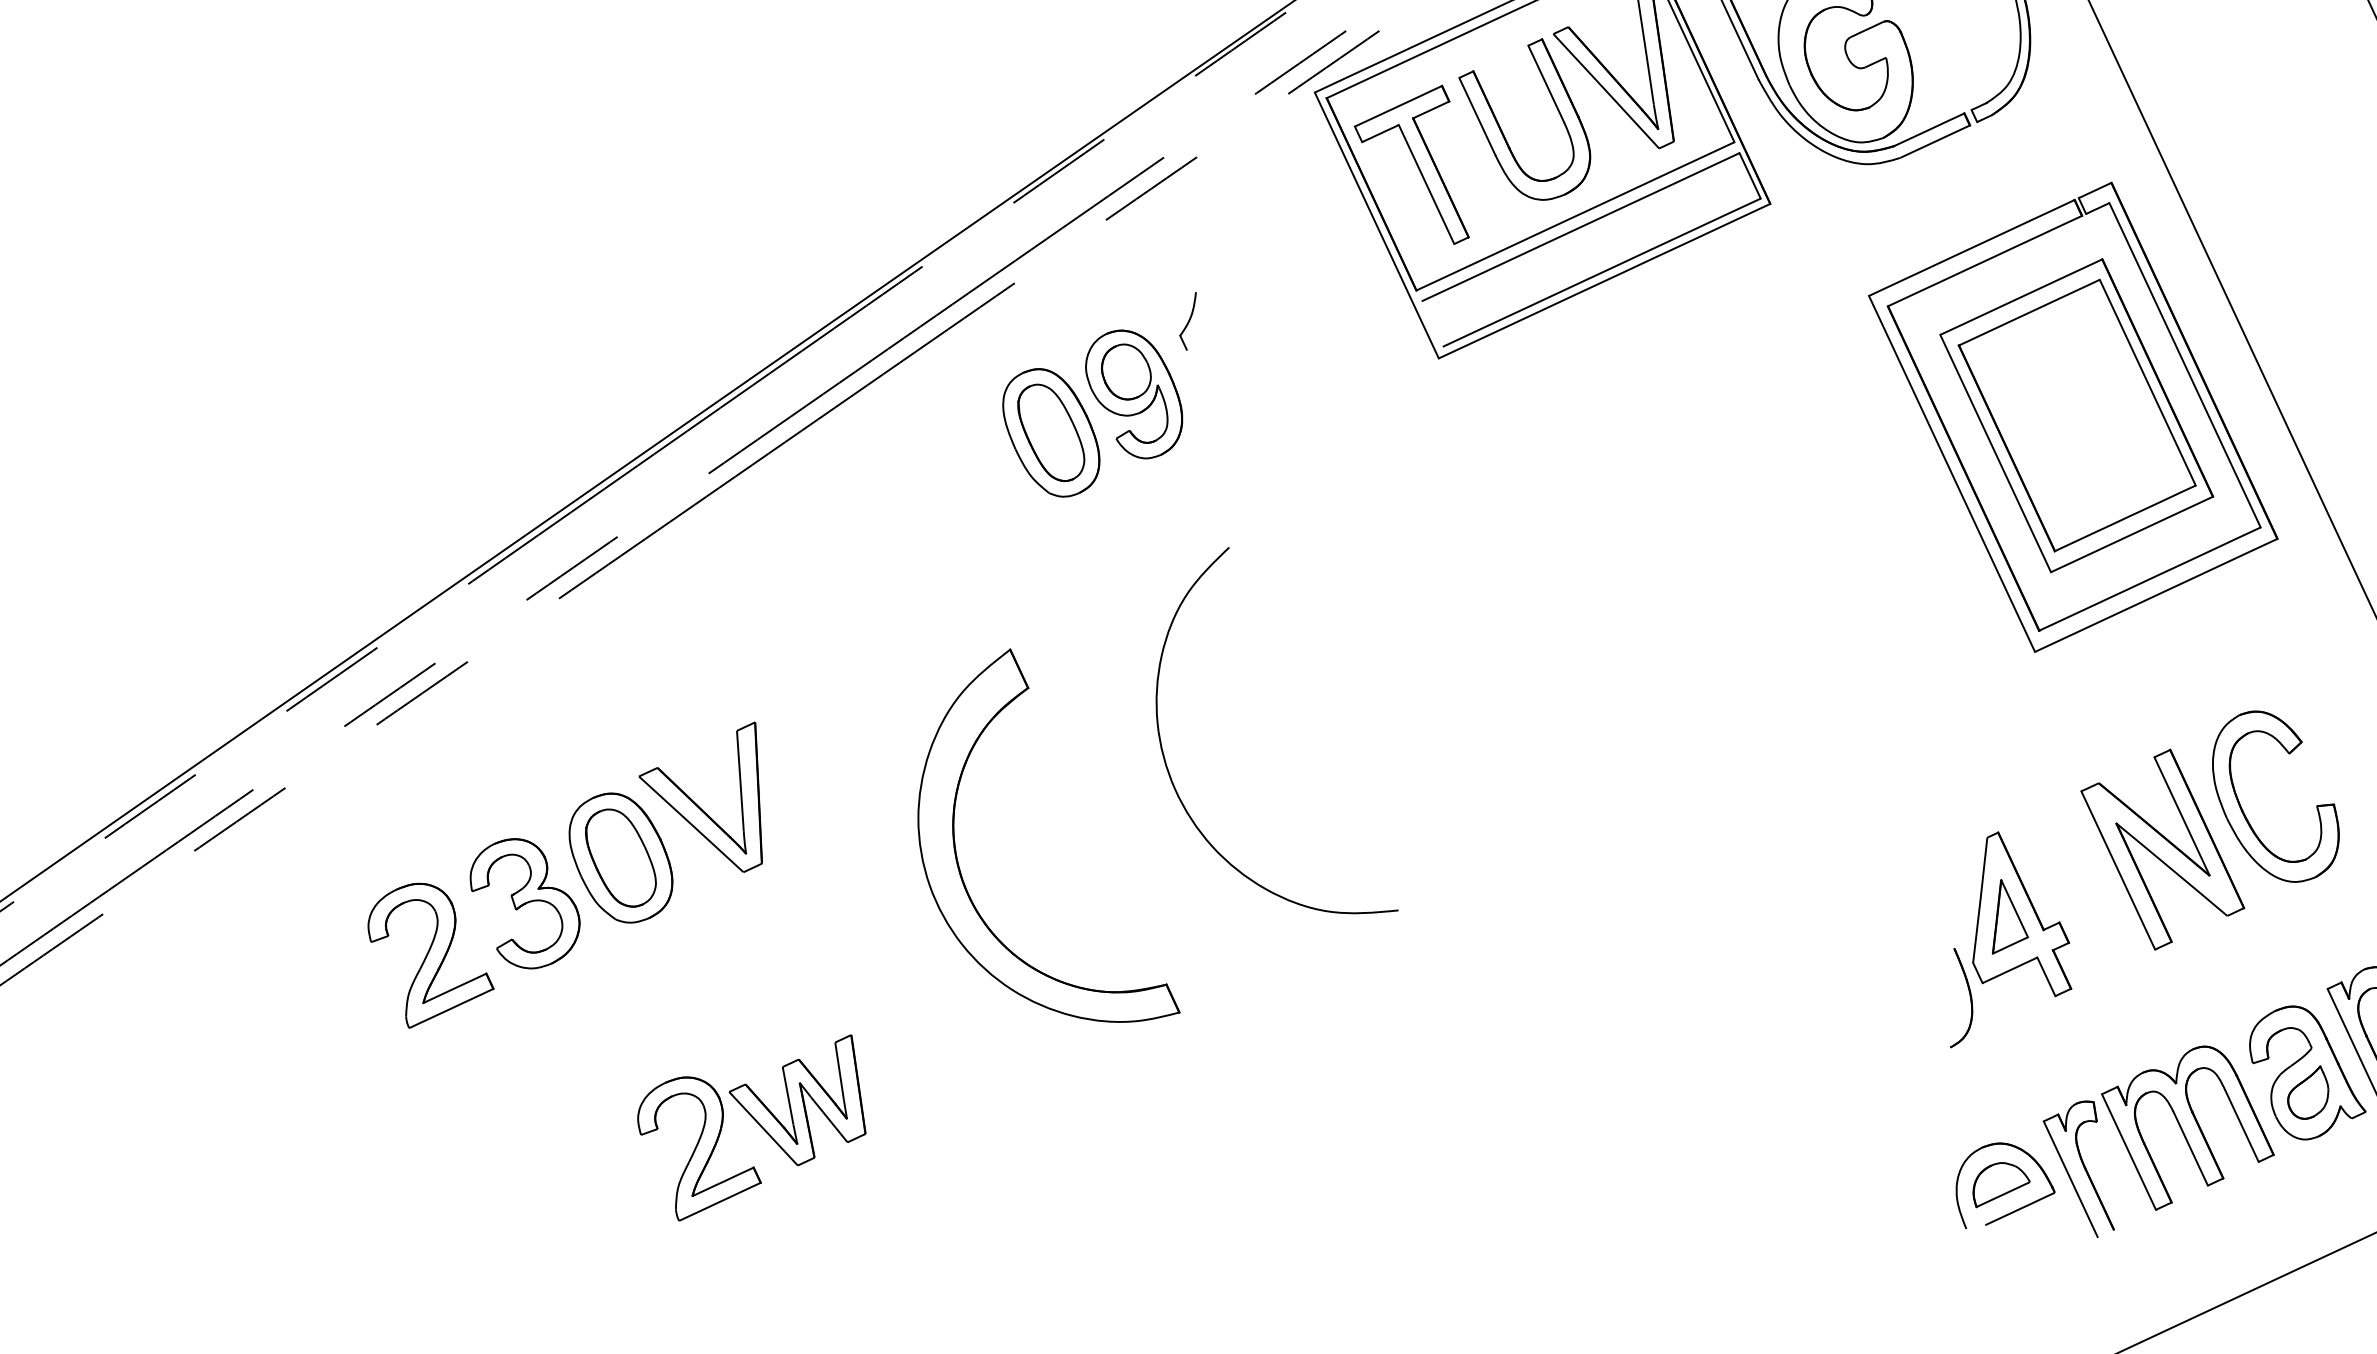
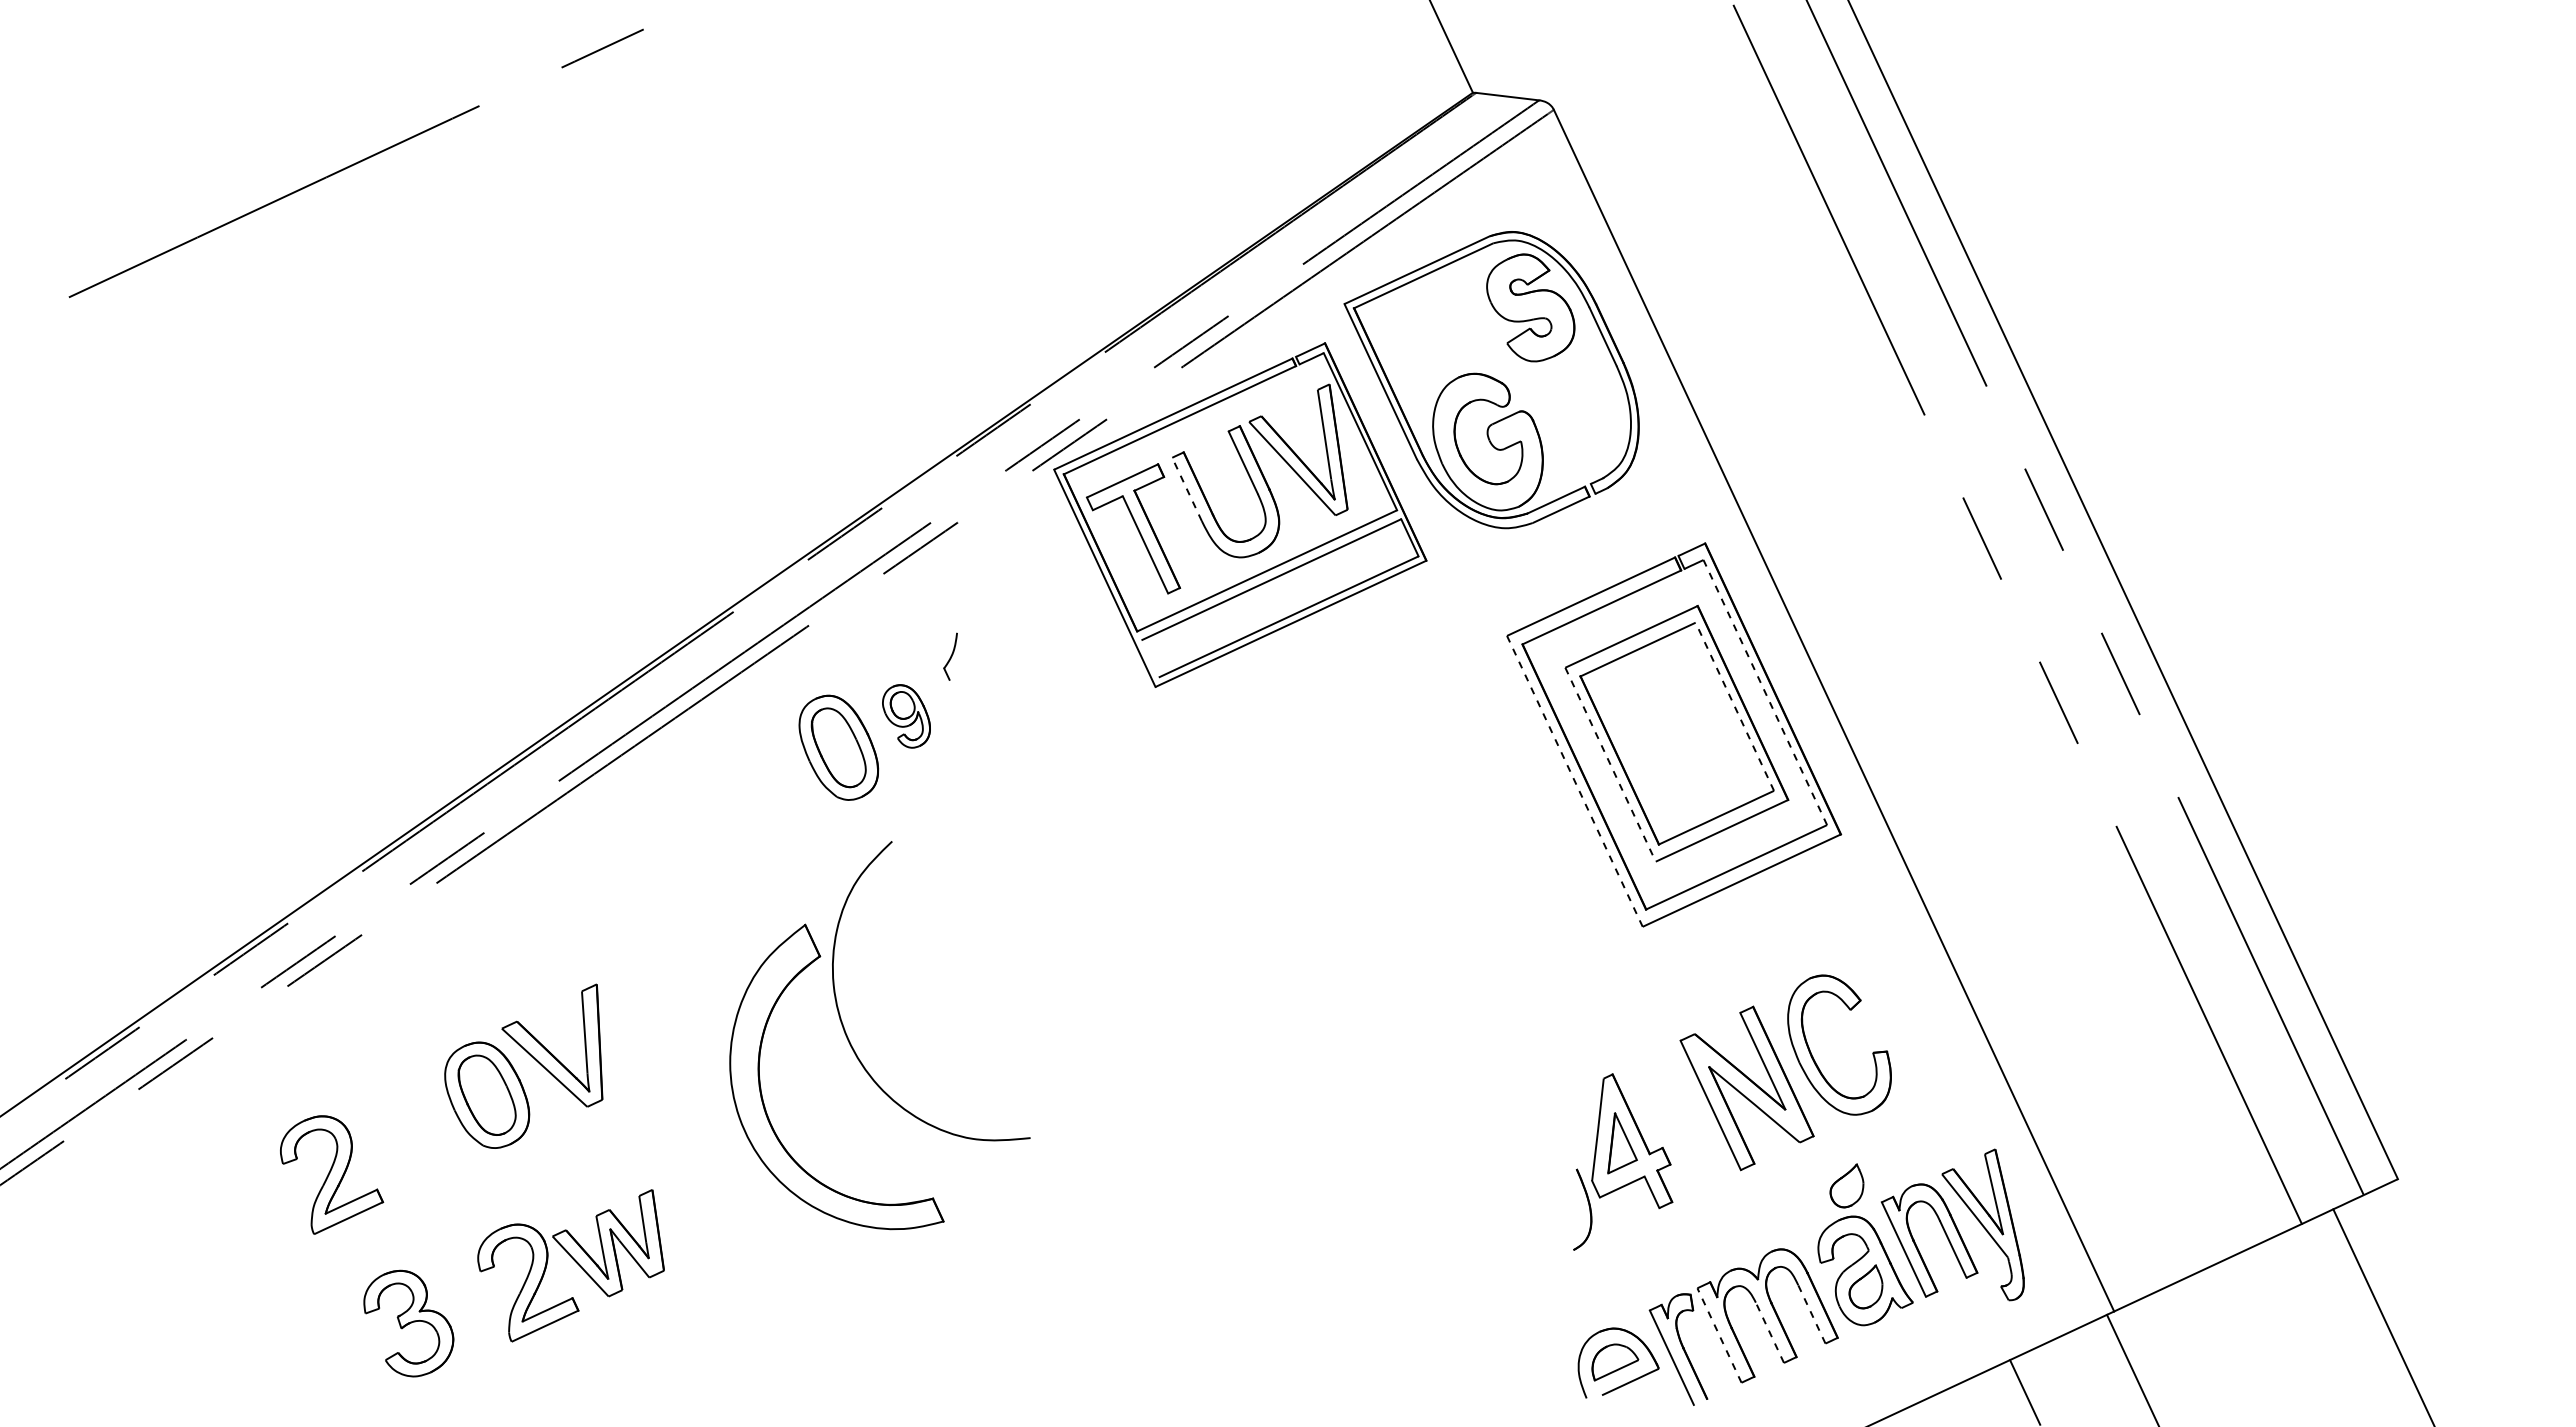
line: (1477, 116) -> (1187, 489), solid -> dashed
line: (2185, 366) -> (1765, 693), solid -> dashed
line: (2147, 382) -> (1734, 706), solid -> dashed
part: (1134, 394) -> (906, 716), size x0.6
line: (1995, 454) -> (1610, 765), solid -> dashed
line: (1952, 474) -> (1575, 781), solid -> dashed
curve: (1170, 773) -> (844, 1026), moved
part: (524, 903) -> (408, 1323), moved
part: (2284, 968) -> (1846, 1185), added
line: (2241, 1125) -> (1811, 1313), solid -> dashed
part: (751, 1127) -> (570, 1265), moved
line: (2190, 1148) -> (1769, 1332), solid -> dashed
line: (2128, 1152) -> (1719, 1335), solid -> dashed

